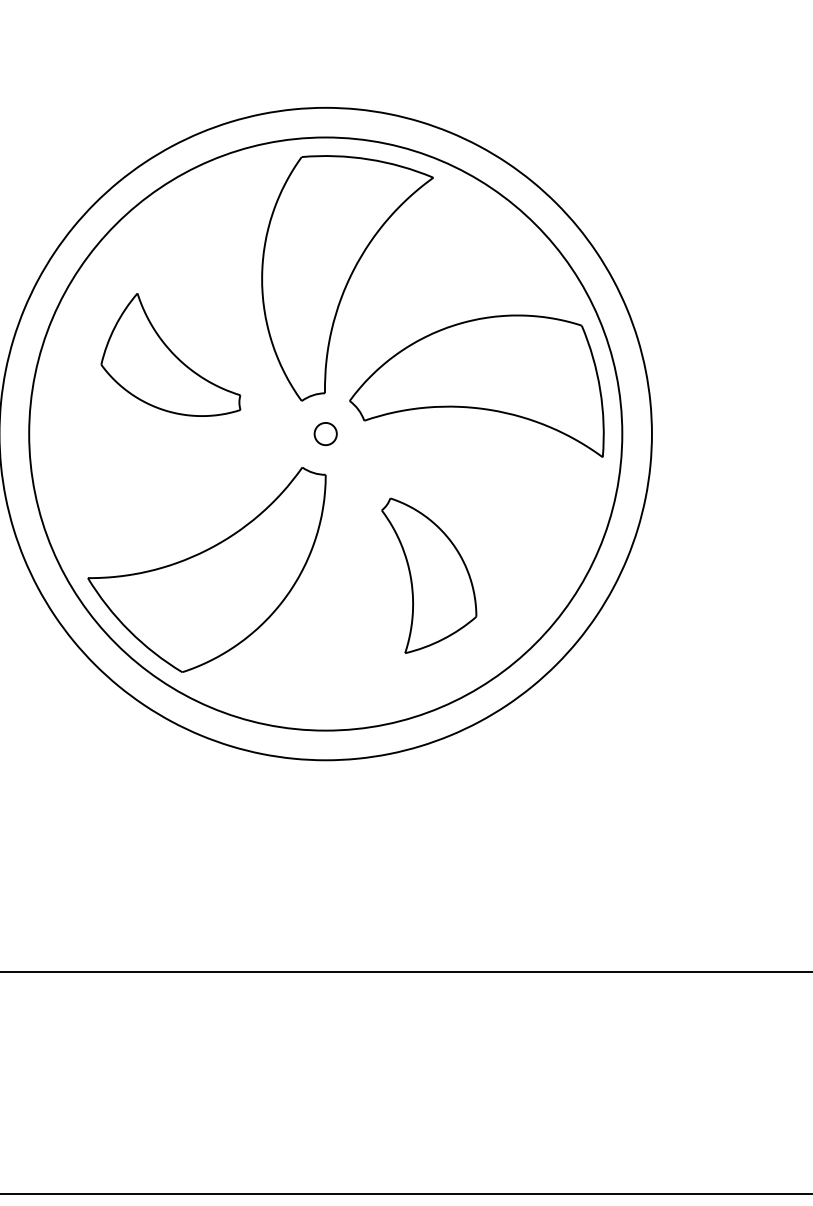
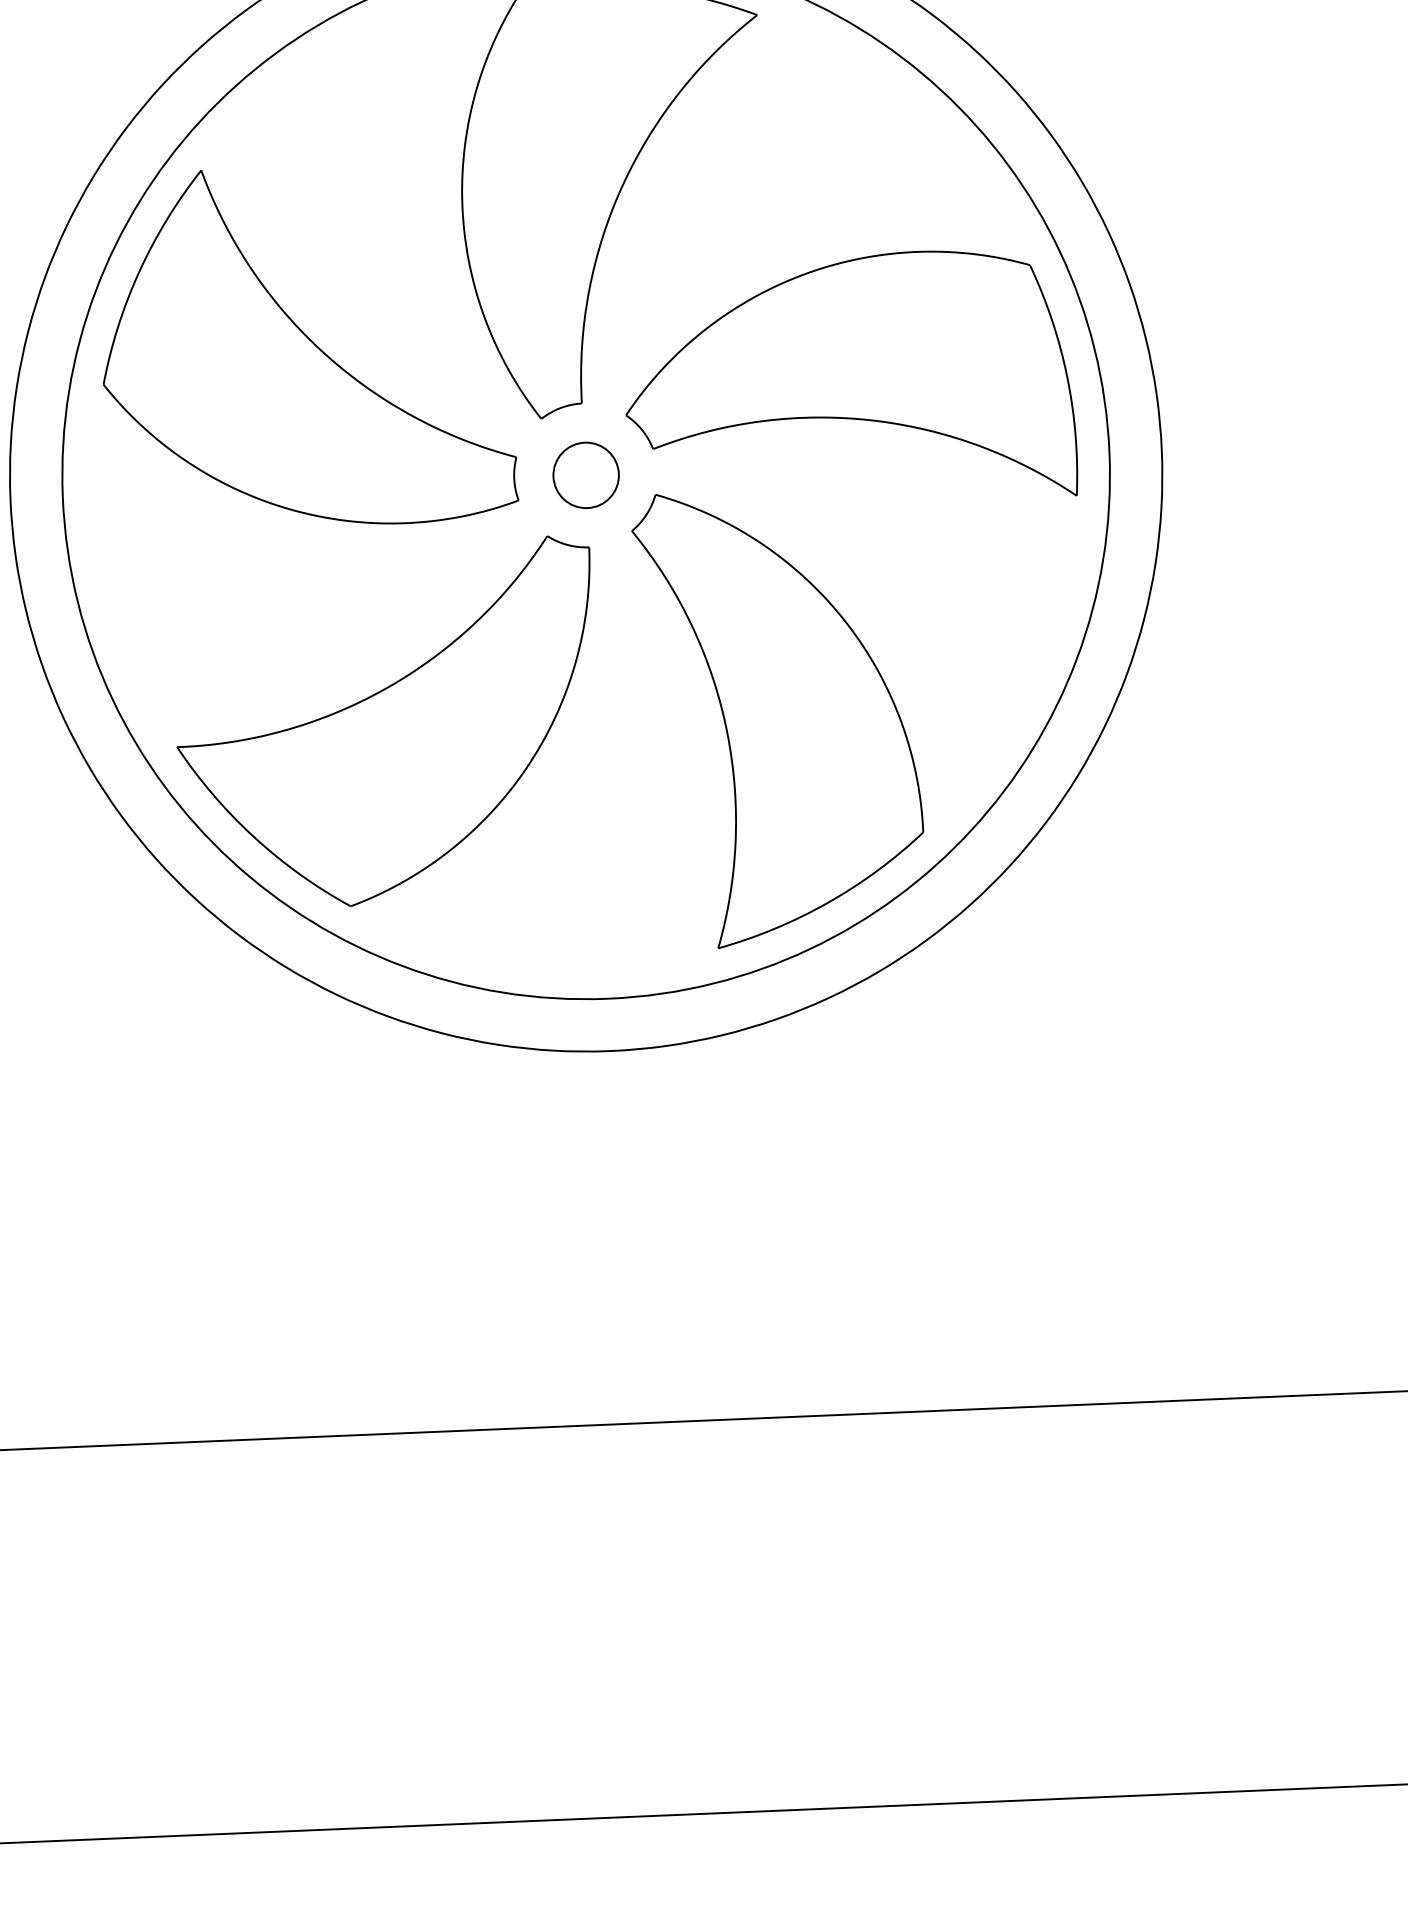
part: (170, 354) -> (306, 346), size x1.67
circle: (325, 433) -> (585, 474), size x1.67
part: (428, 575) -> (777, 717), size x1.67

